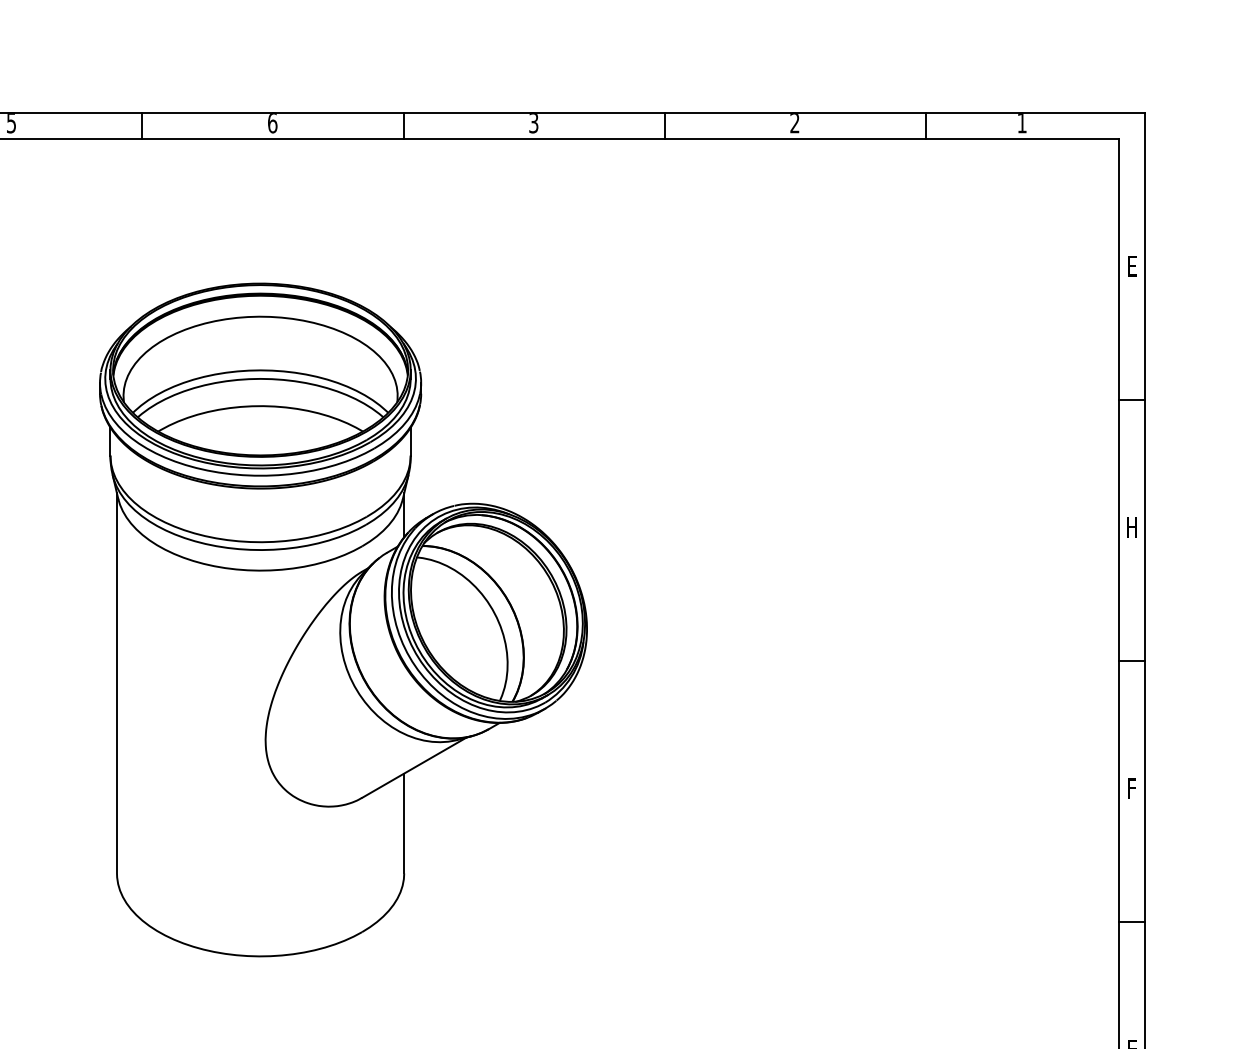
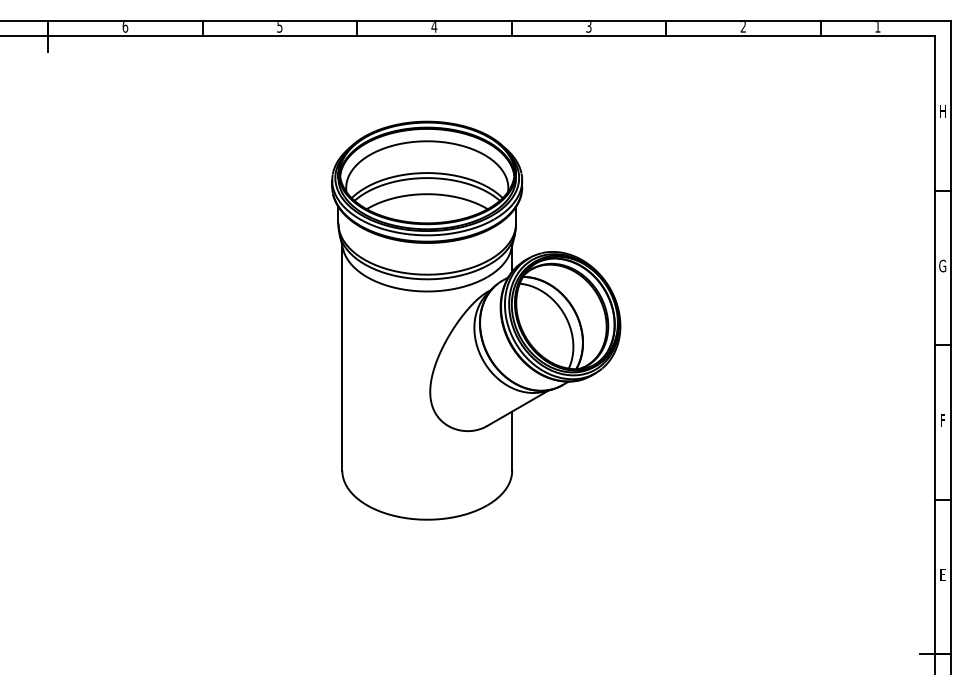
text: (272, 124) -> (434, 27), 6 -> 4
text: (1133, 266) -> (943, 111), E -> H
text: (1131, 526) -> (942, 265), H -> G

